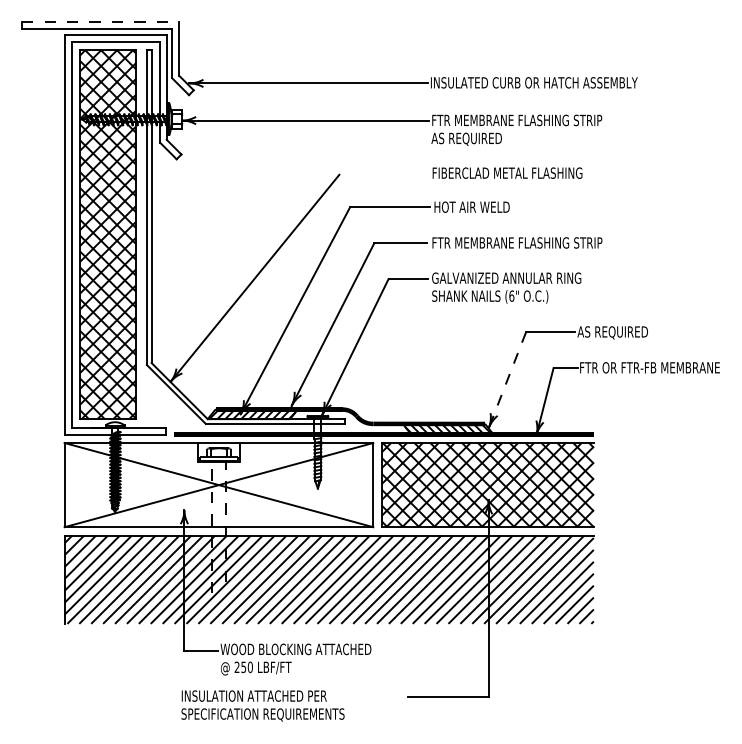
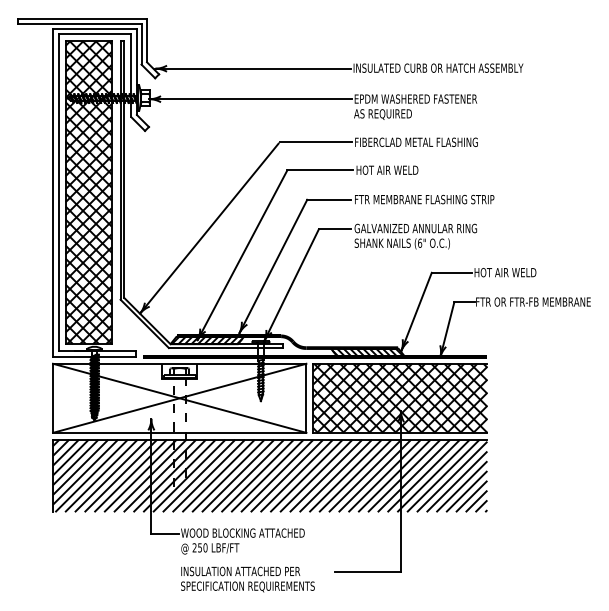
line: (100, 22) -> (82, 18), dashed -> solid
text: (517, 120) -> (424, 99), FTR MEMBRANE FLASHING STRIP -> EPDM WASHERED FASTENER
line: (384, 173) -> (315, 142), added
text: (615, 332) -> (505, 273), AS REQUIRED -> HOT AIR WELD
line: (507, 380) -> (416, 312), dashed -> solid
text: (262, 705) -> (247, 579), moved

